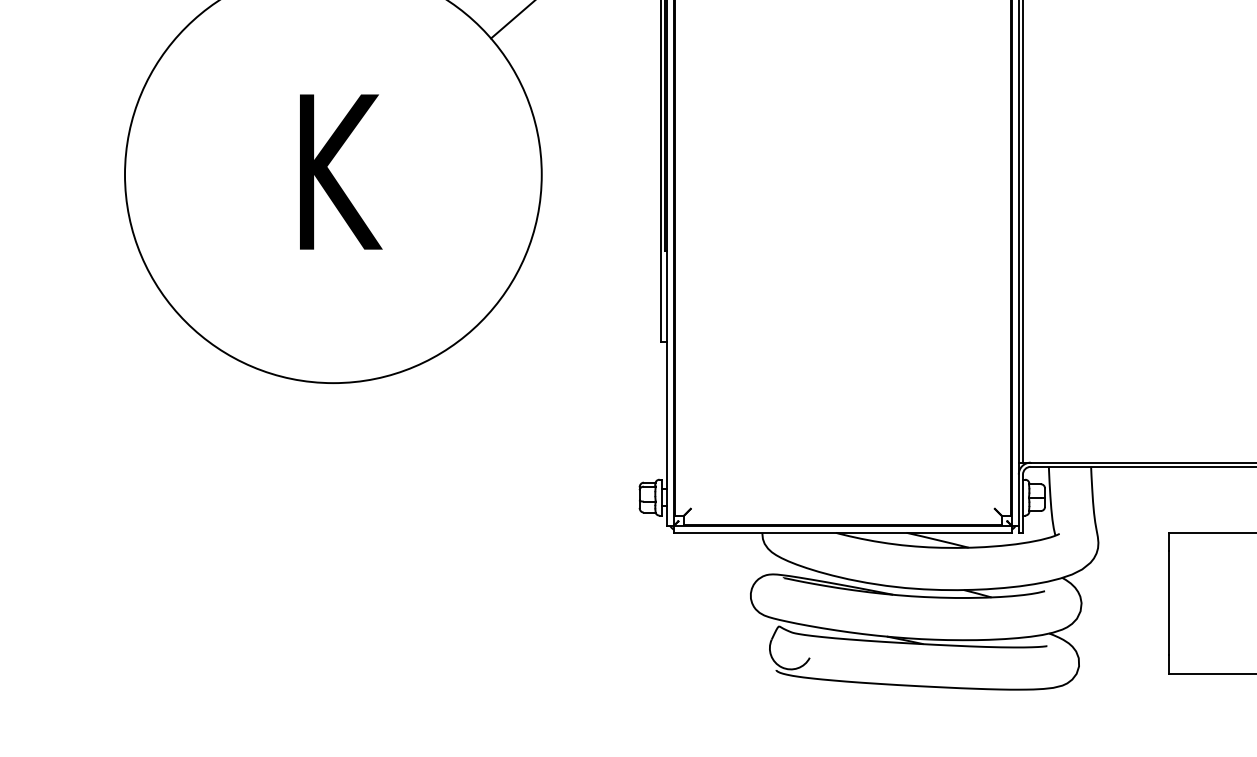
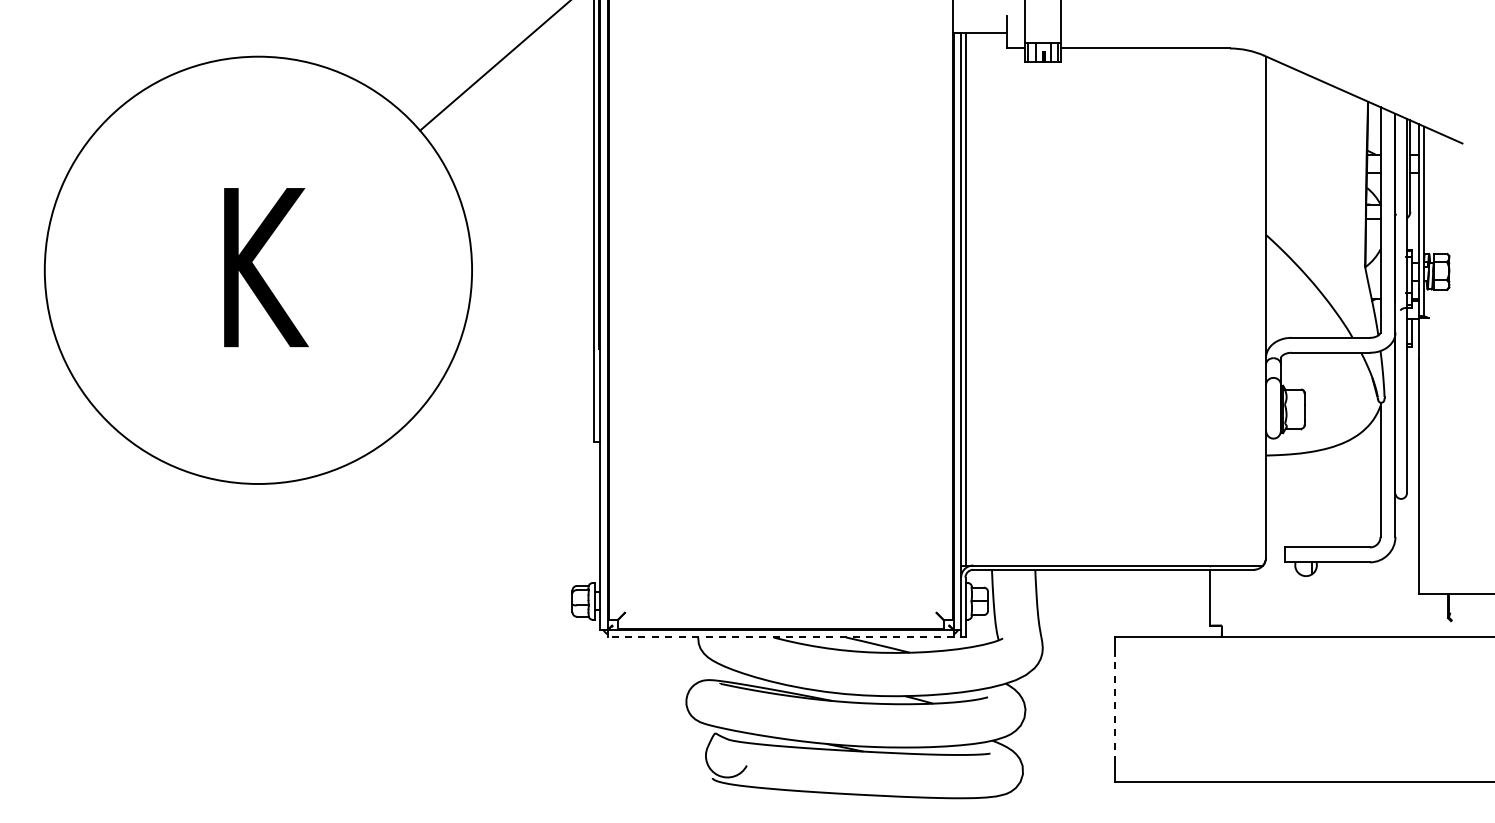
line: (842, 532) -> (780, 637), solid -> dashed
line: (1168, 603) -> (1114, 709), solid -> dashed

